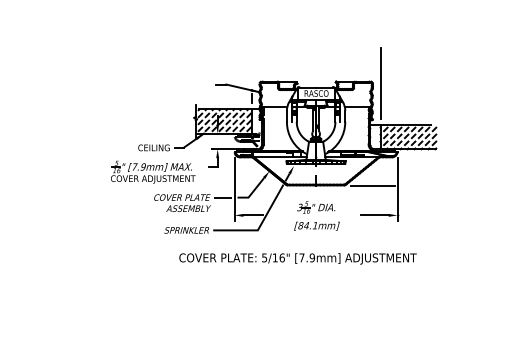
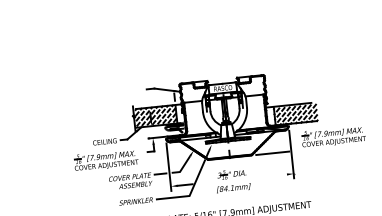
line: (380, 83) -> (270, 75), removed
part: (455, 171) -> (333, 136), added
line: (374, 215) -> (276, 175), removed

